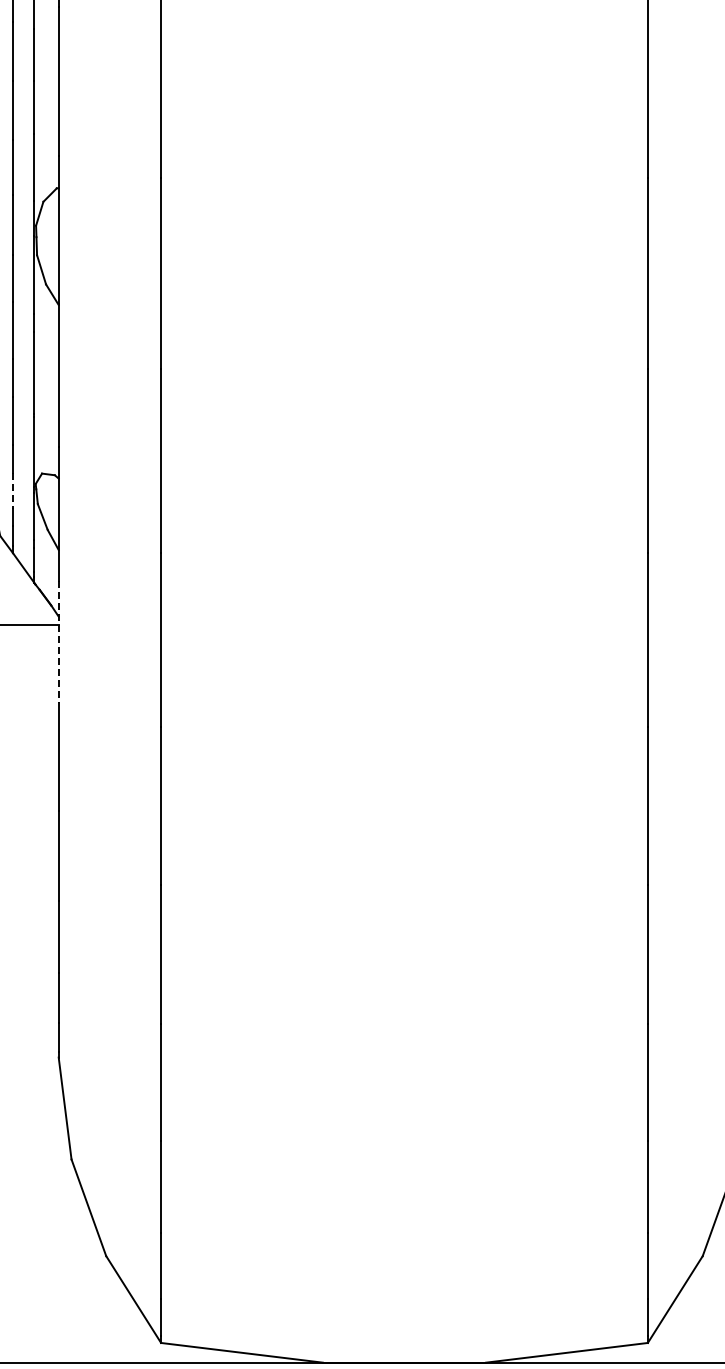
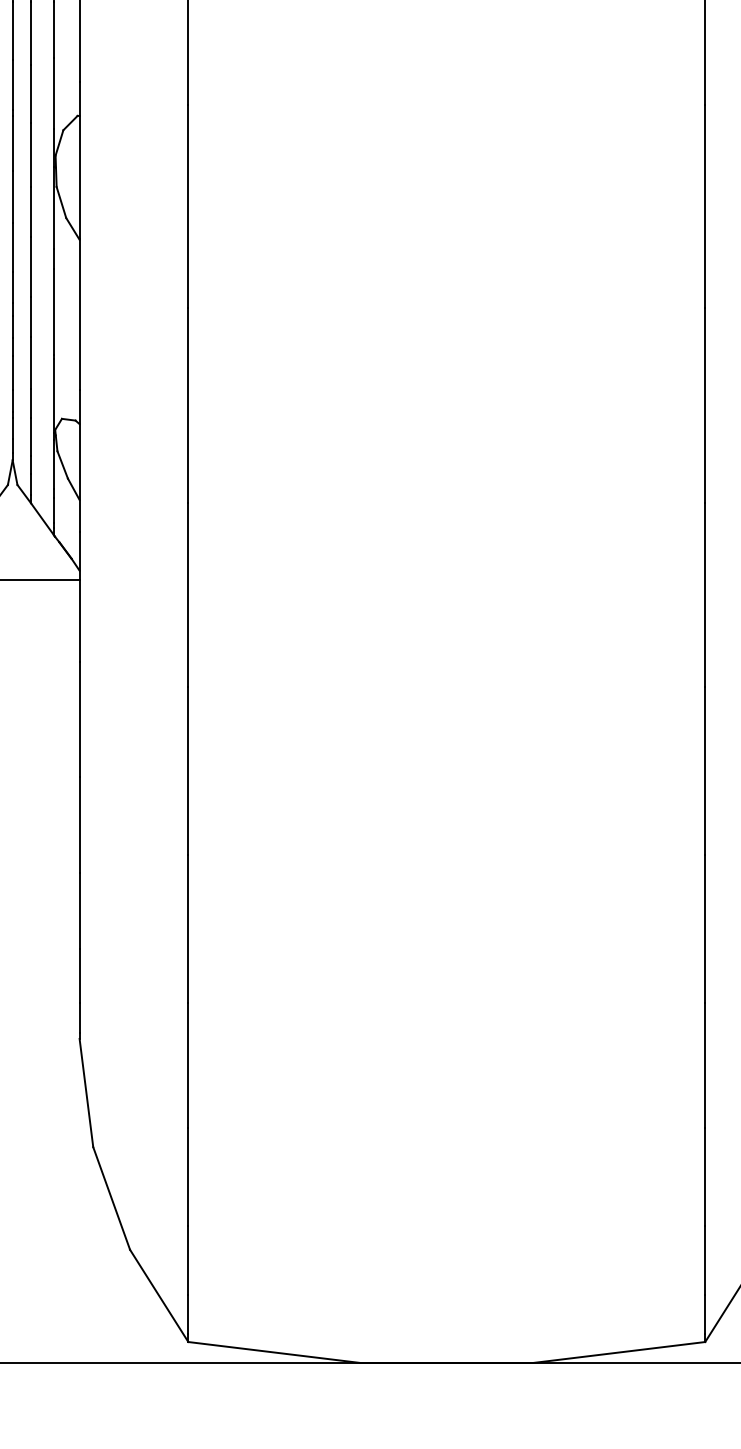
line: (13, 491) -> (31, 437), dashed -> solid
line: (58, 642) -> (79, 598), dashed -> solid

